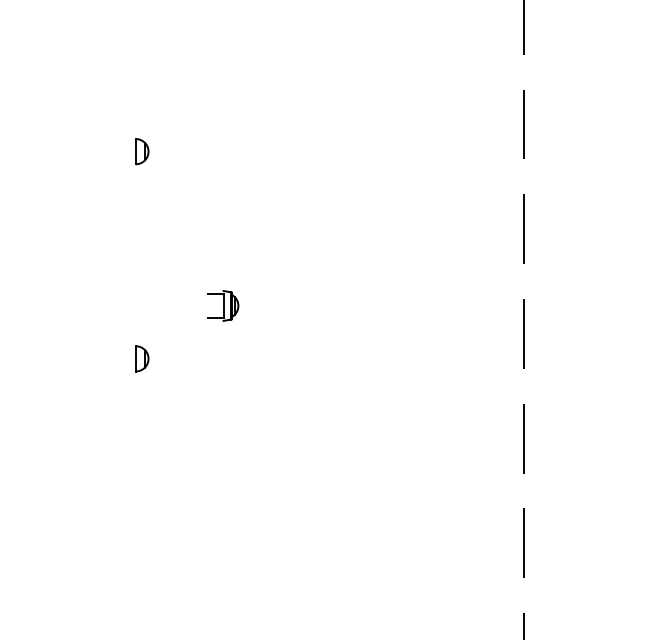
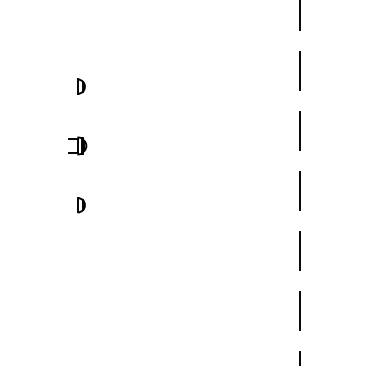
part: (222, 305) -> (77, 145), moved

